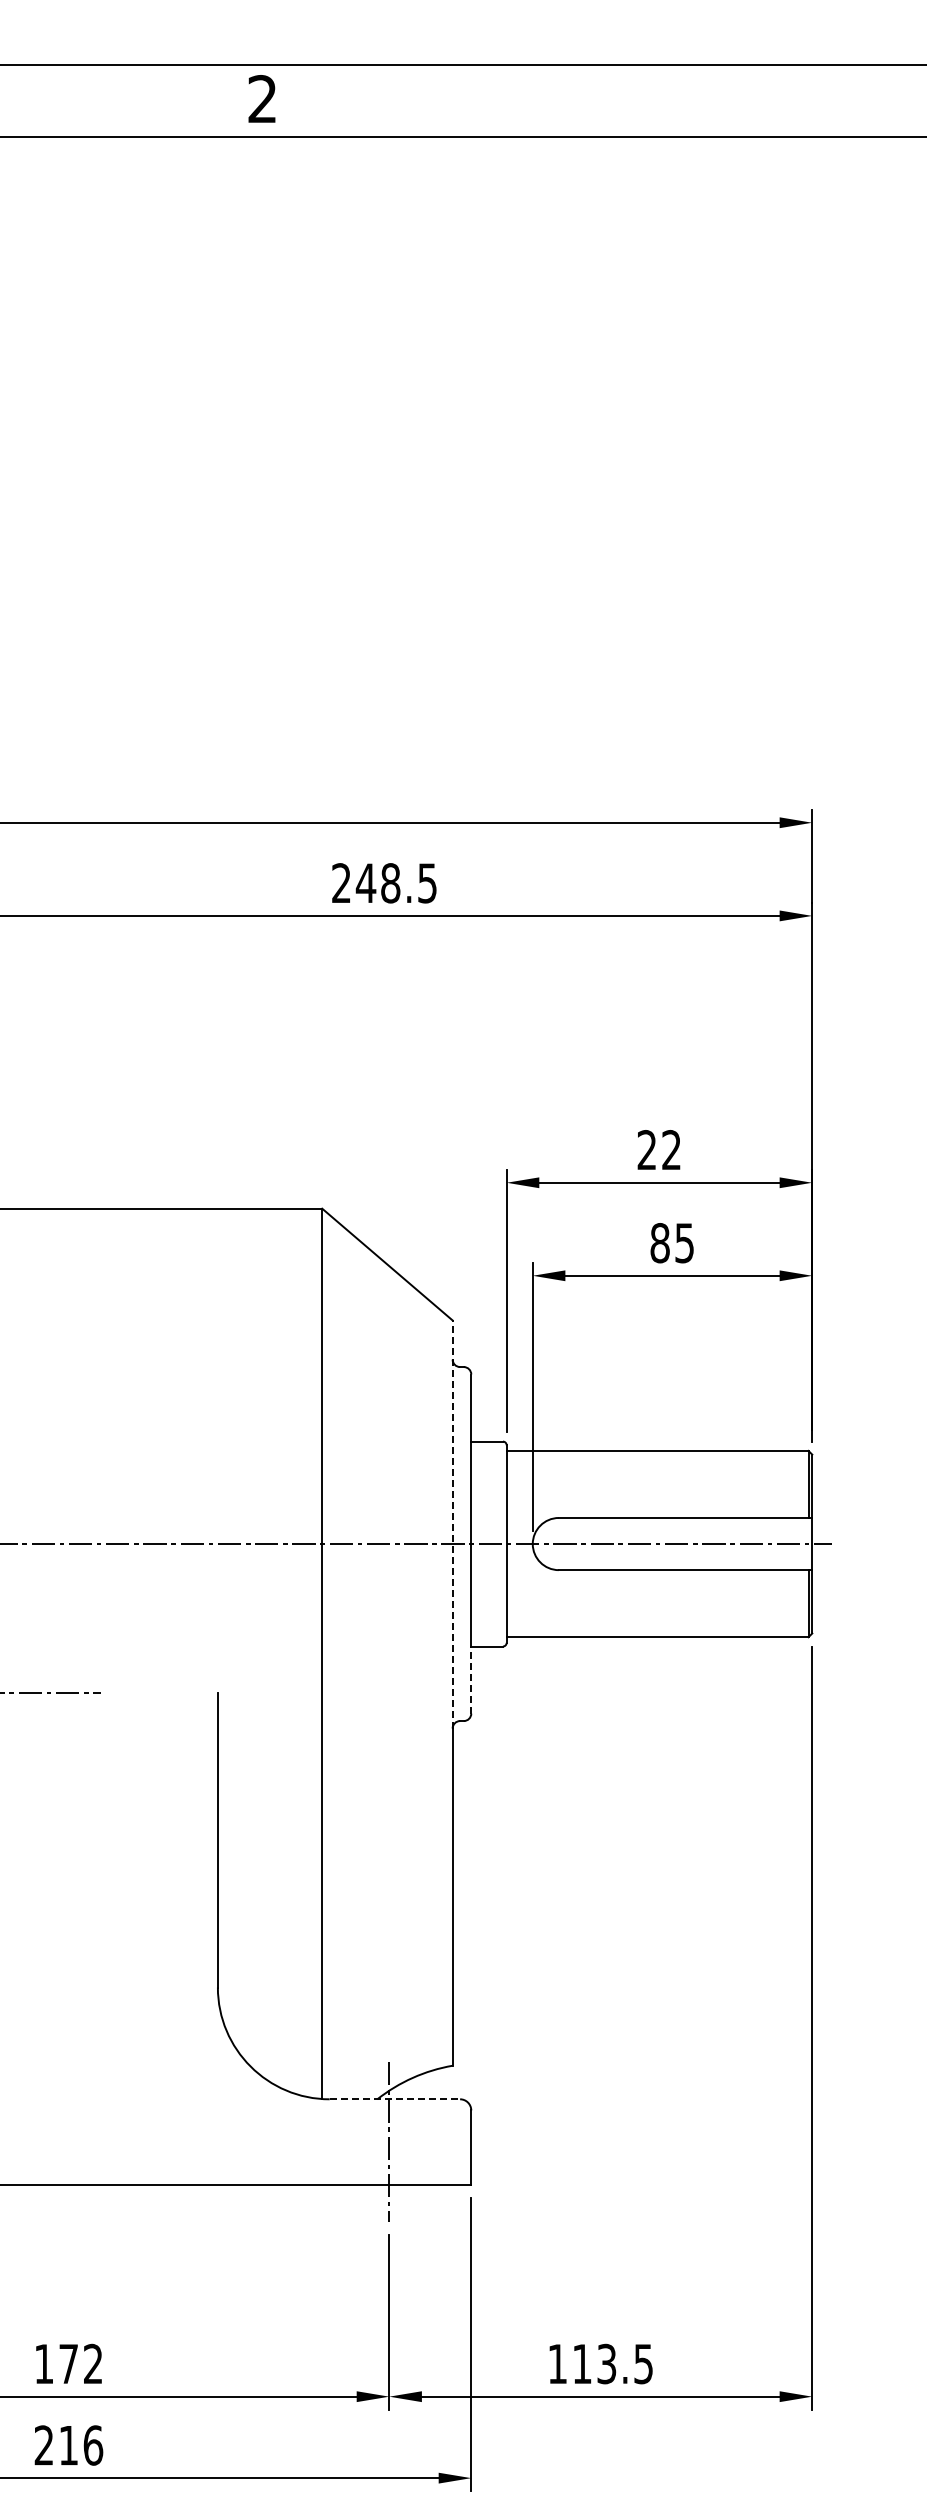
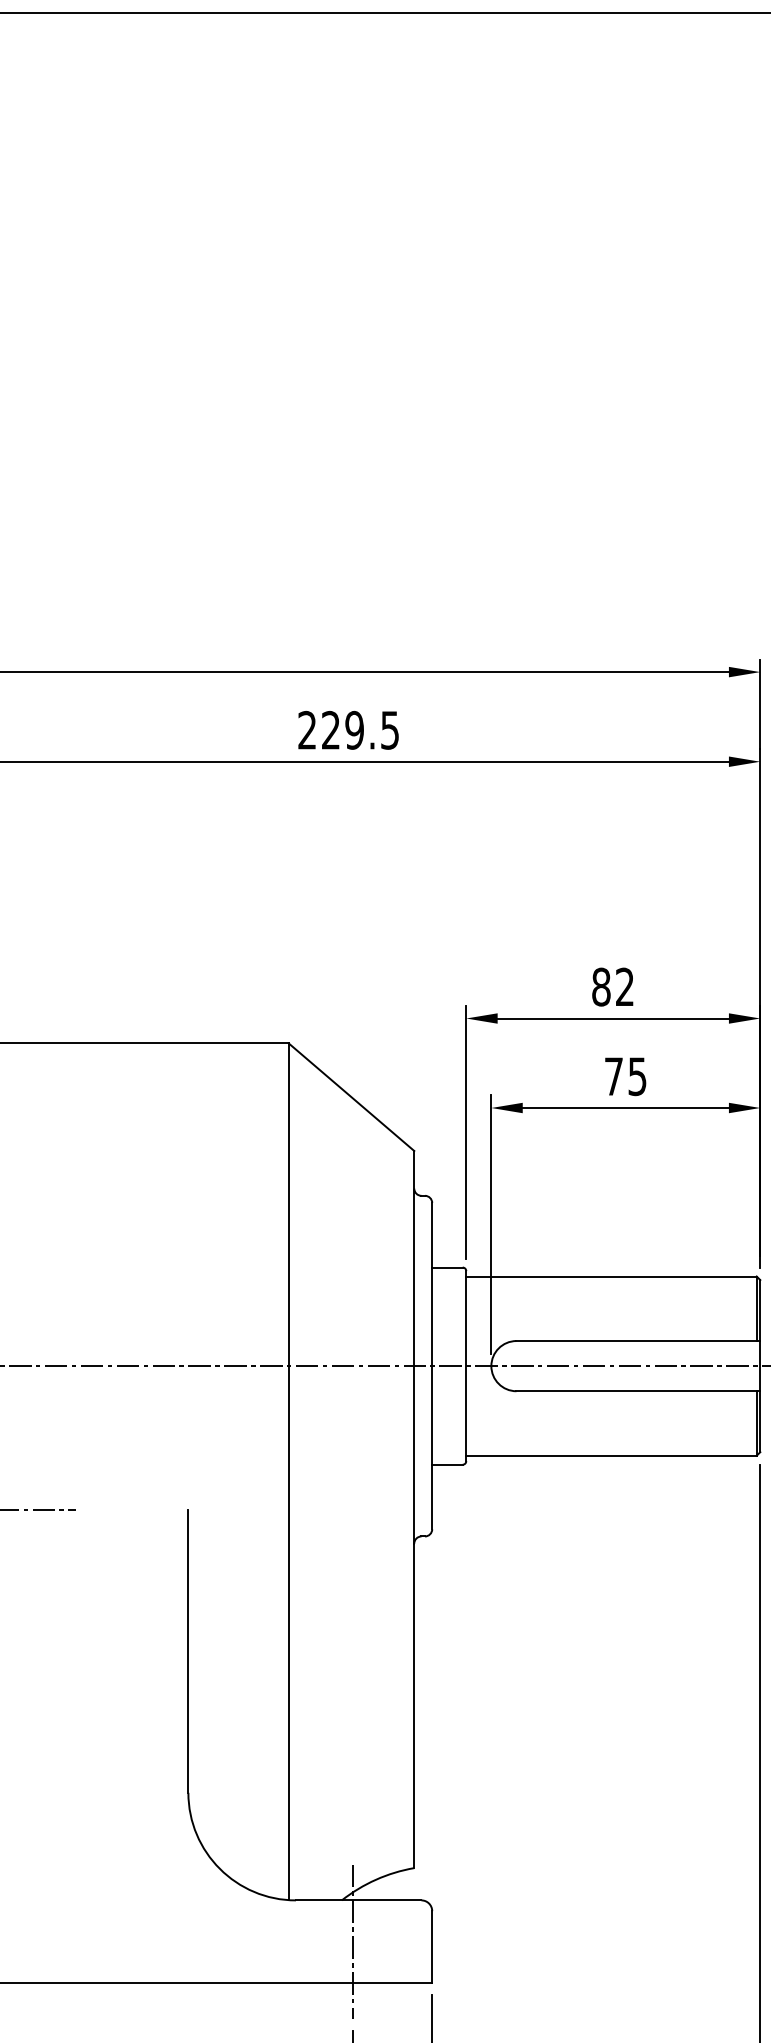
text: (377, 883) -> (341, 730), 248.5 -> 229.5
text: (646, 1150) -> (600, 987), 22 -> 82
text: (659, 1243) -> (613, 1076), 85 -> 75
line: (452, 1524) -> (414, 1347), dashed -> solid
line: (471, 1680) -> (432, 1497), dashed -> solid
line: (395, 2099) -> (359, 1900), dashed -> solid

